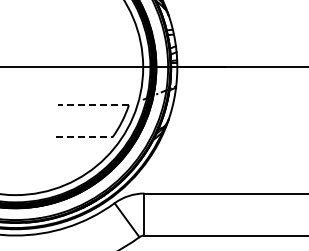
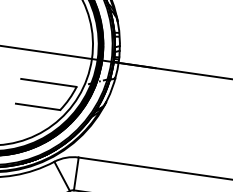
line: (93, 105) -> (48, 83), dashed -> solid
line: (84, 137) -> (38, 107), dashed -> solid

